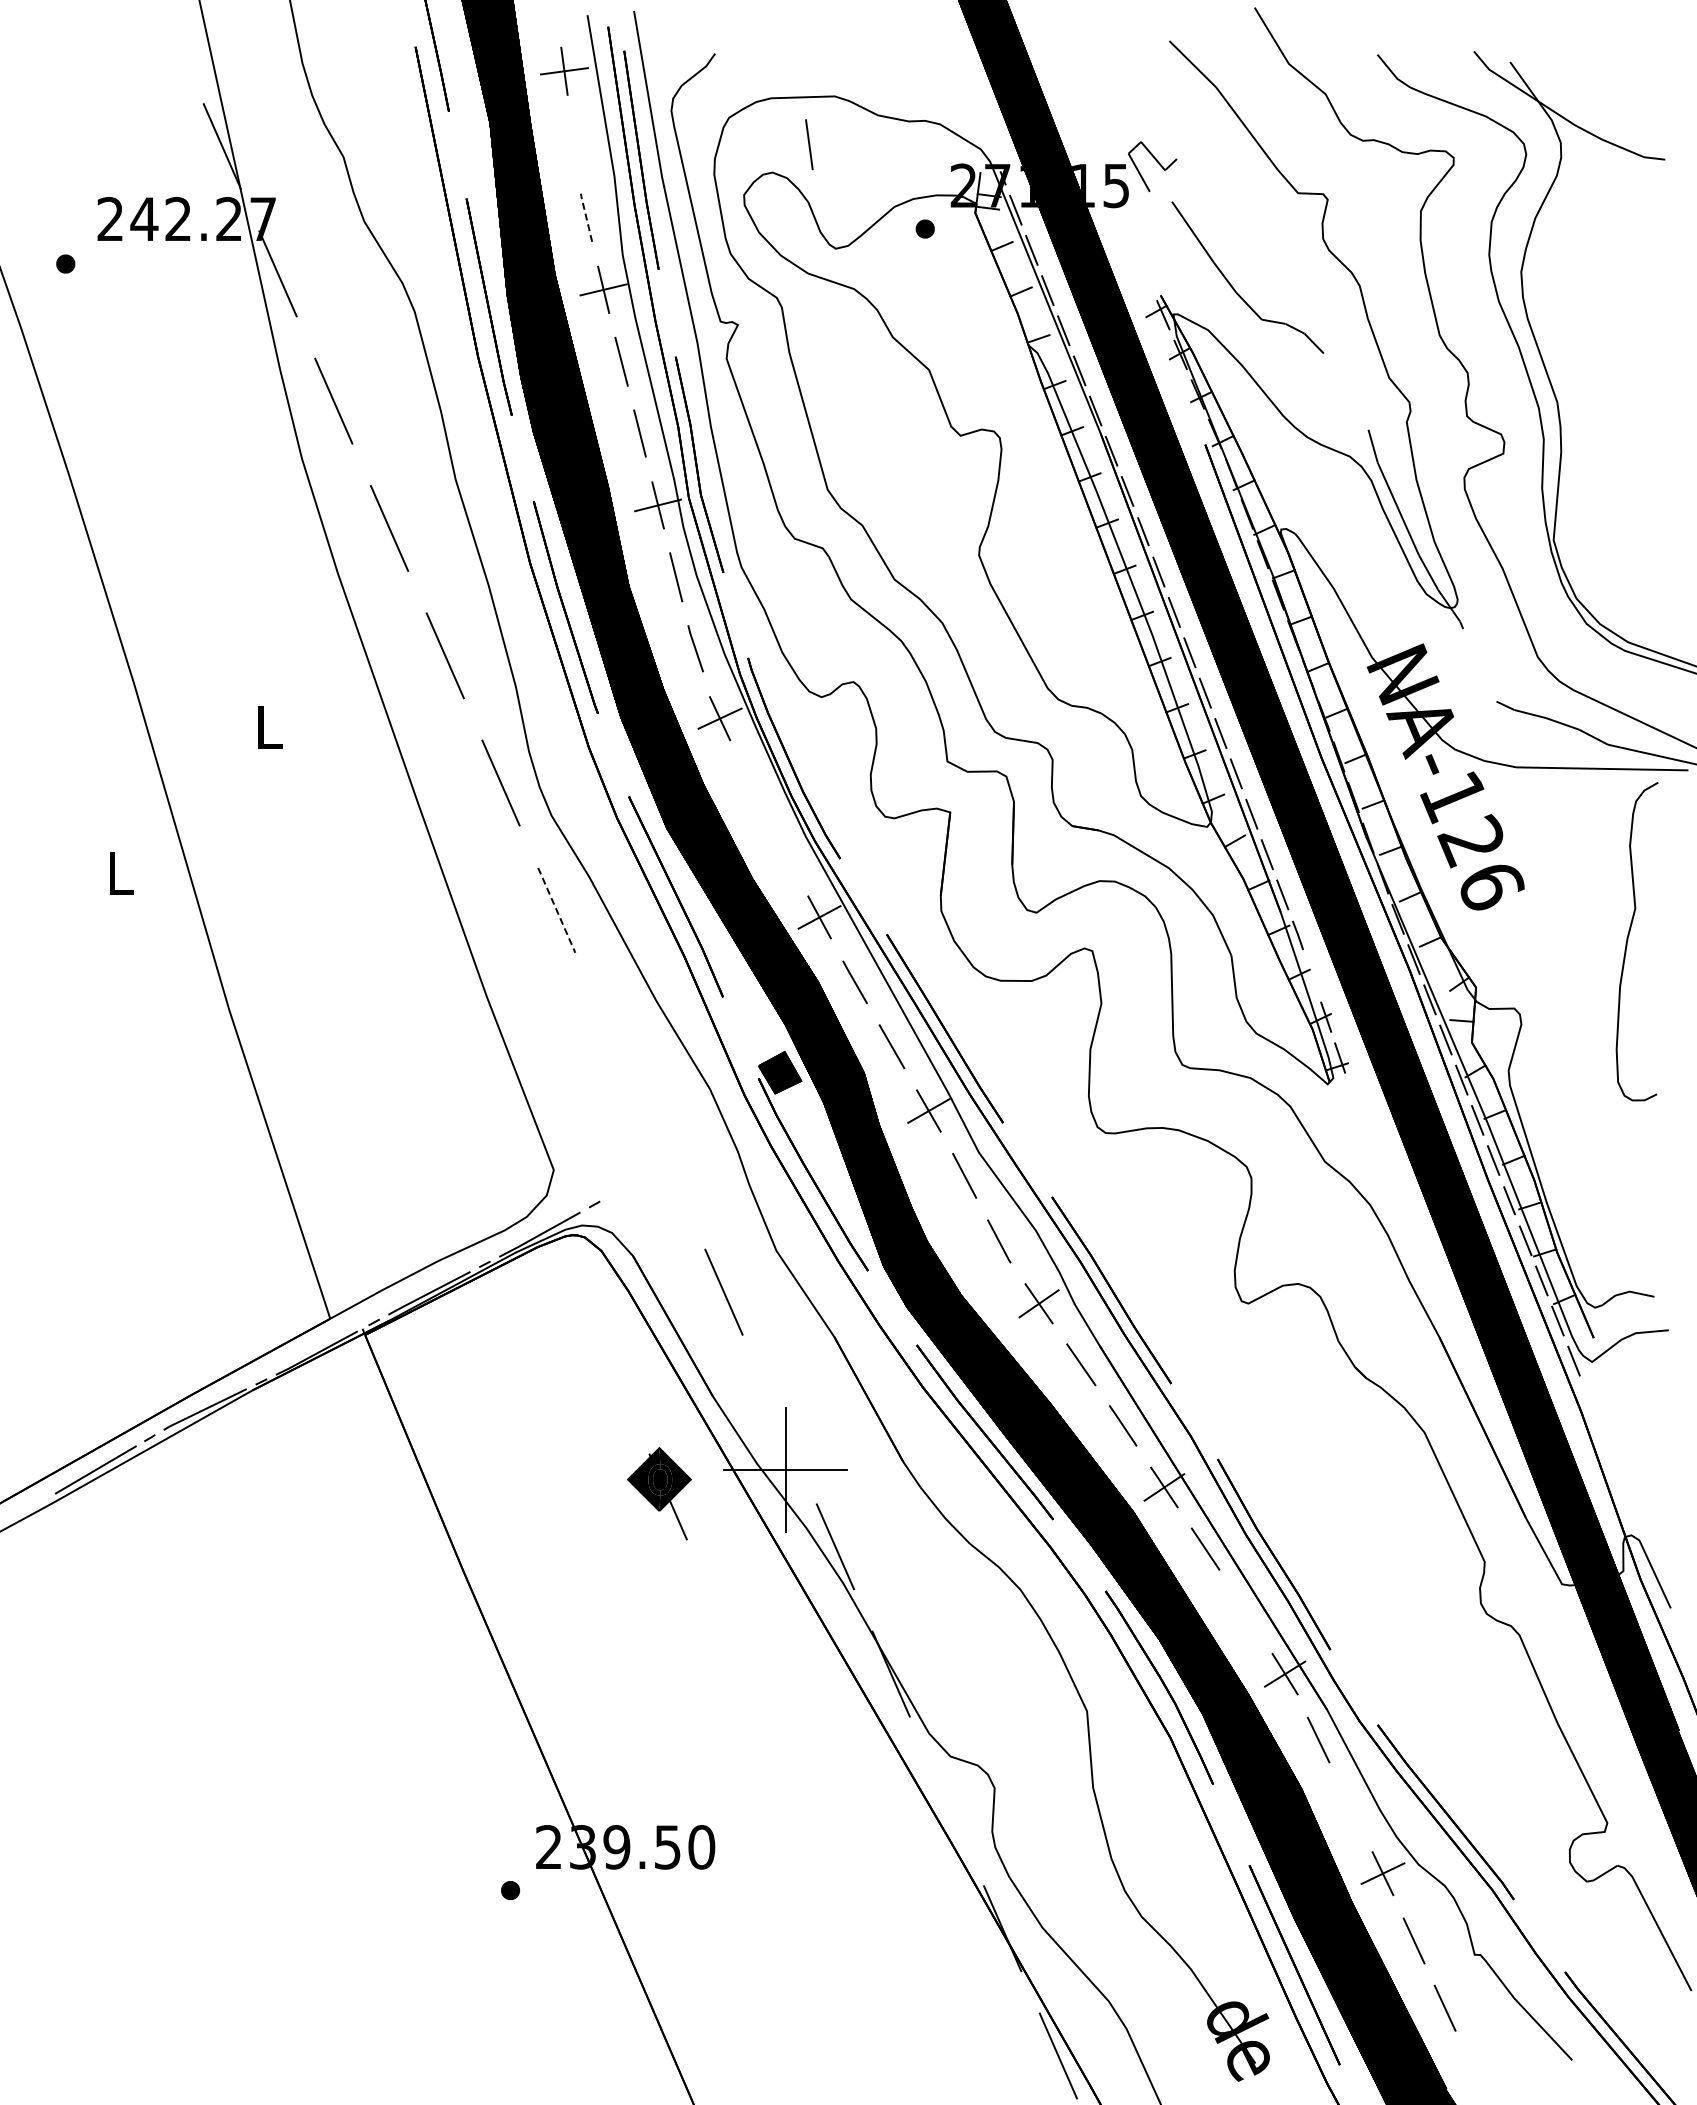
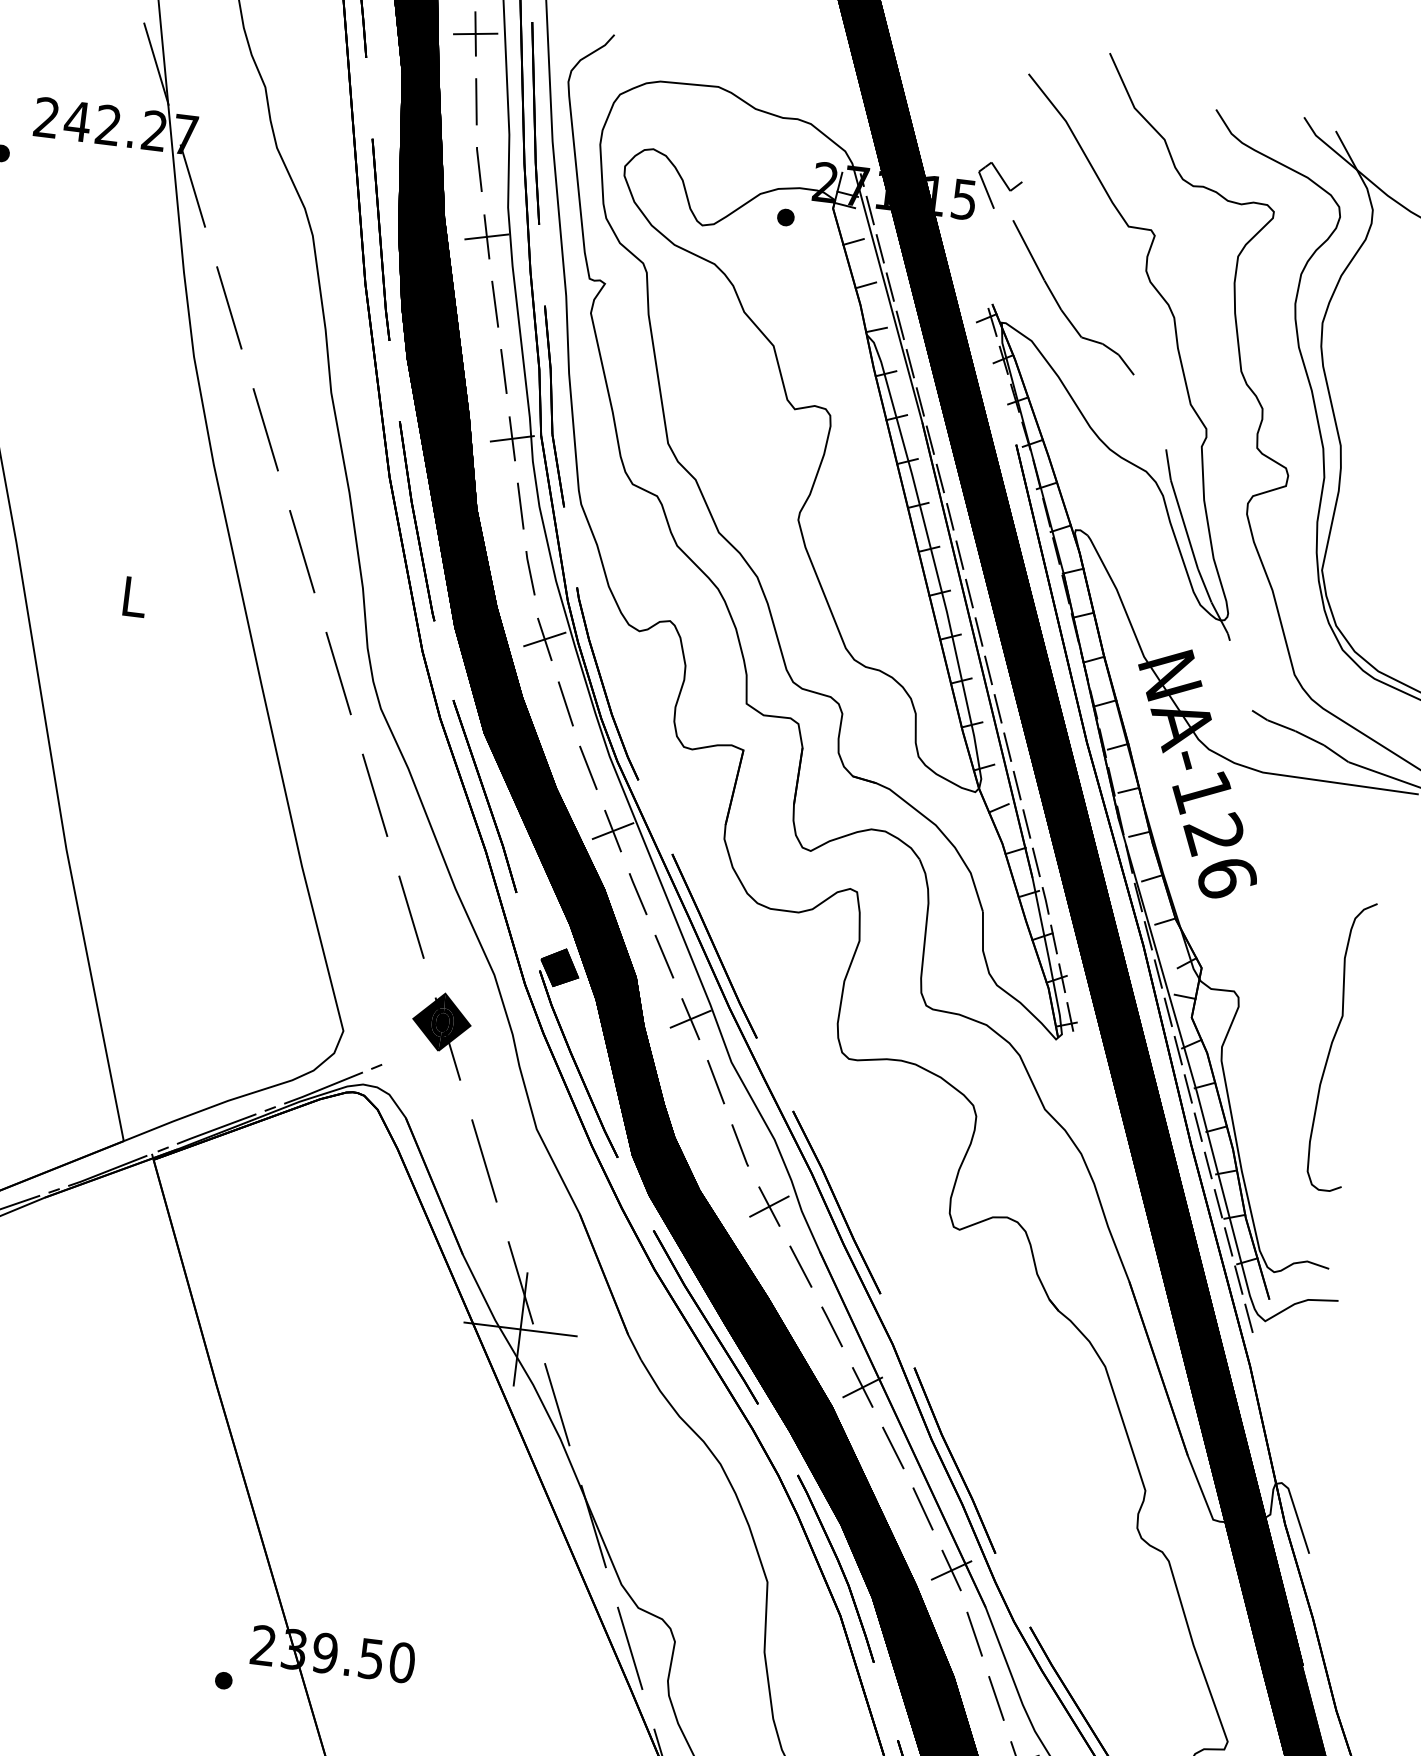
line: (809, 144) -> (476, 101), moved
line: (586, 216) -> (479, 168), dashed -> solid
line: (751, 785) -> (565, 703), added
line: (784, 851) -> (588, 767), added
line: (556, 910) -> (374, 795), dashed -> solid
curve: (1628, 940) -> (1332, 1044), moved
line: (1312, 975) -> (1054, 938), added
line: (612, 1037) -> (411, 917), added
line: (779, 1419) -> (520, 1282), added
part: (659, 1493) -> (440, 1034), moved
line: (1245, 1611) -> (922, 1509), added
line: (946, 1800) -> (629, 1647), added
line: (1350, 1806) -> (996, 1698), added

